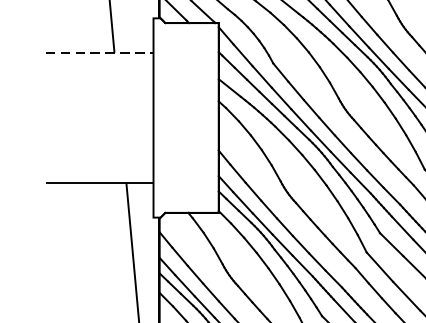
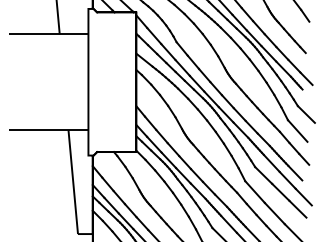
line: (100, 53) -> (49, 34), dashed -> solid

